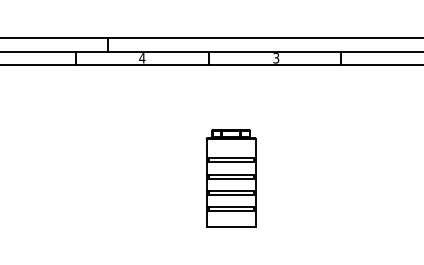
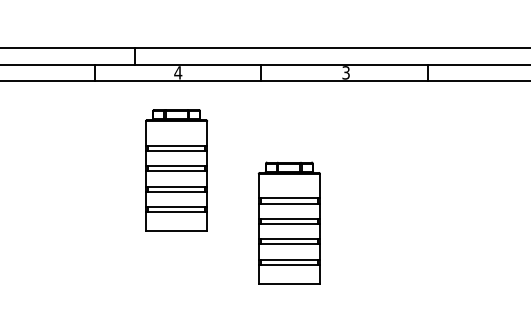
part: (140, 136) -> (175, 171), added

